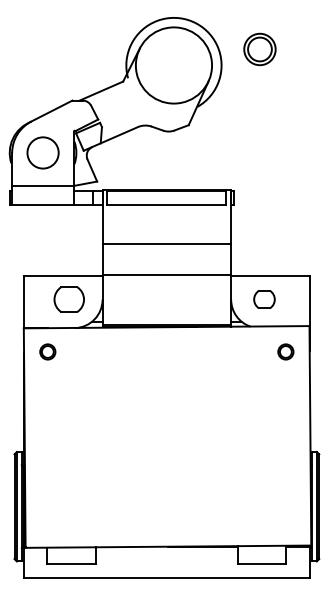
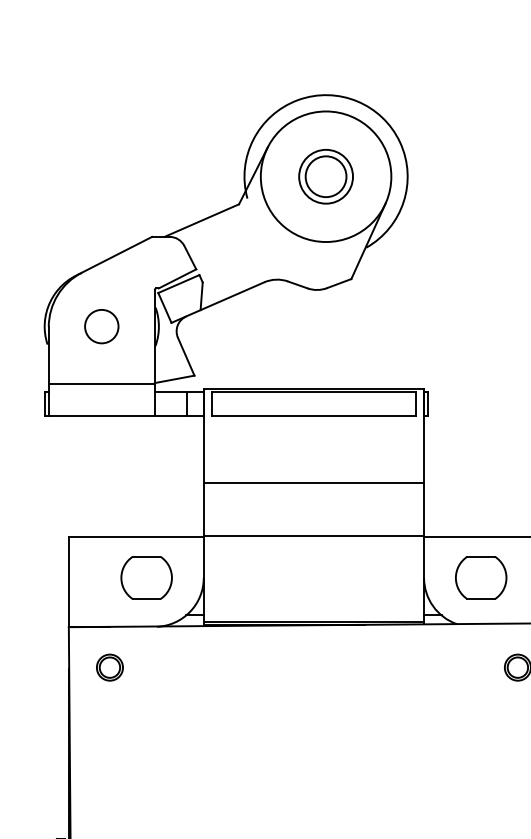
part: (259, 49) -> (325, 176), moved
circle: (42, 152) -> (100, 325), size x0.62
part: (264, 299) -> (481, 577), size x1.43

